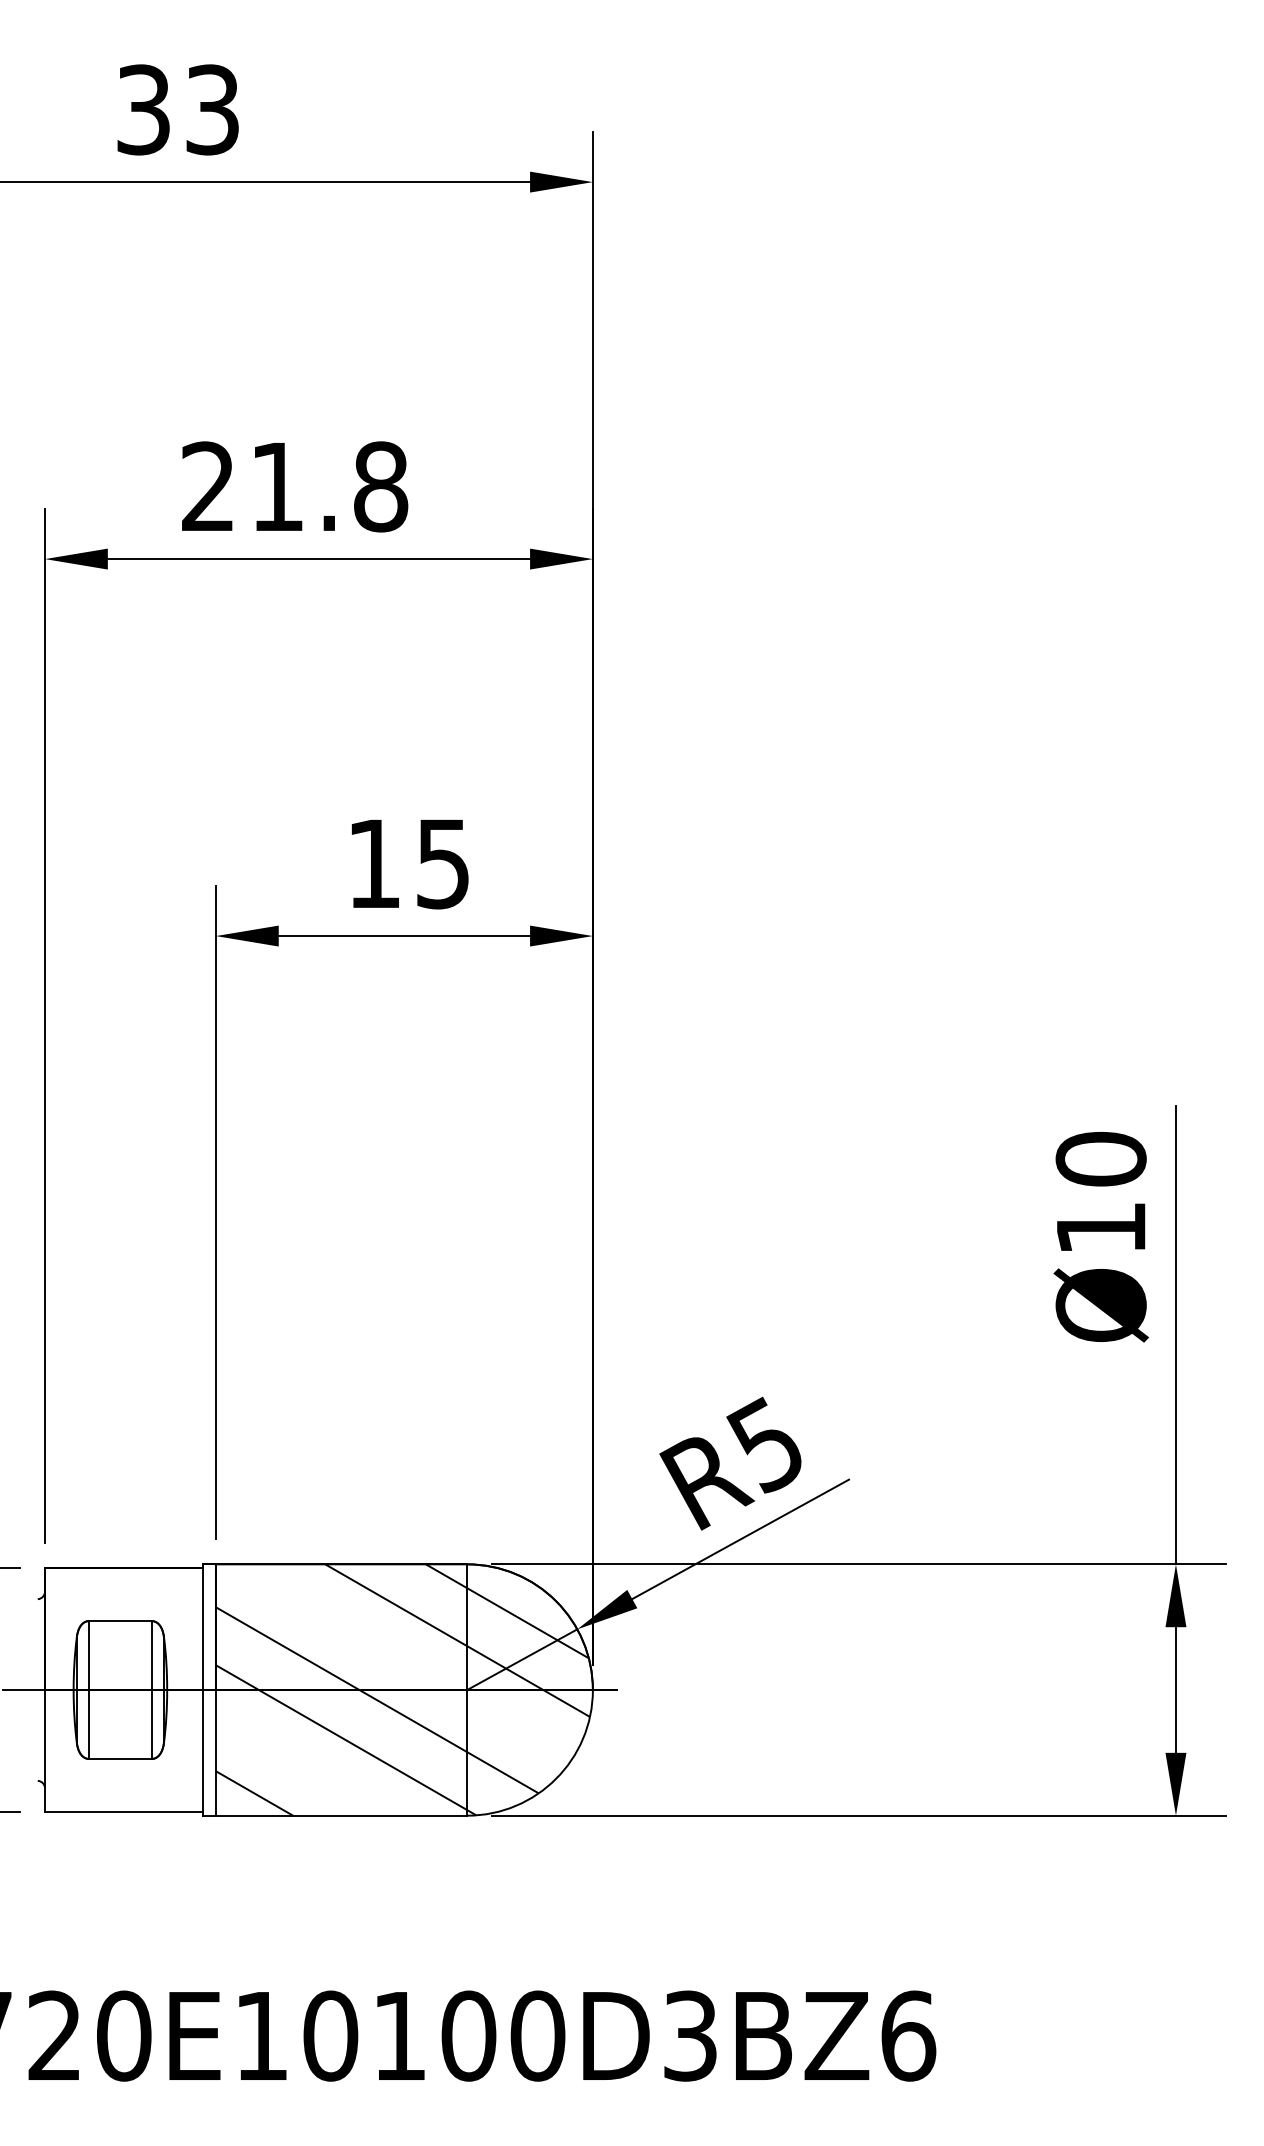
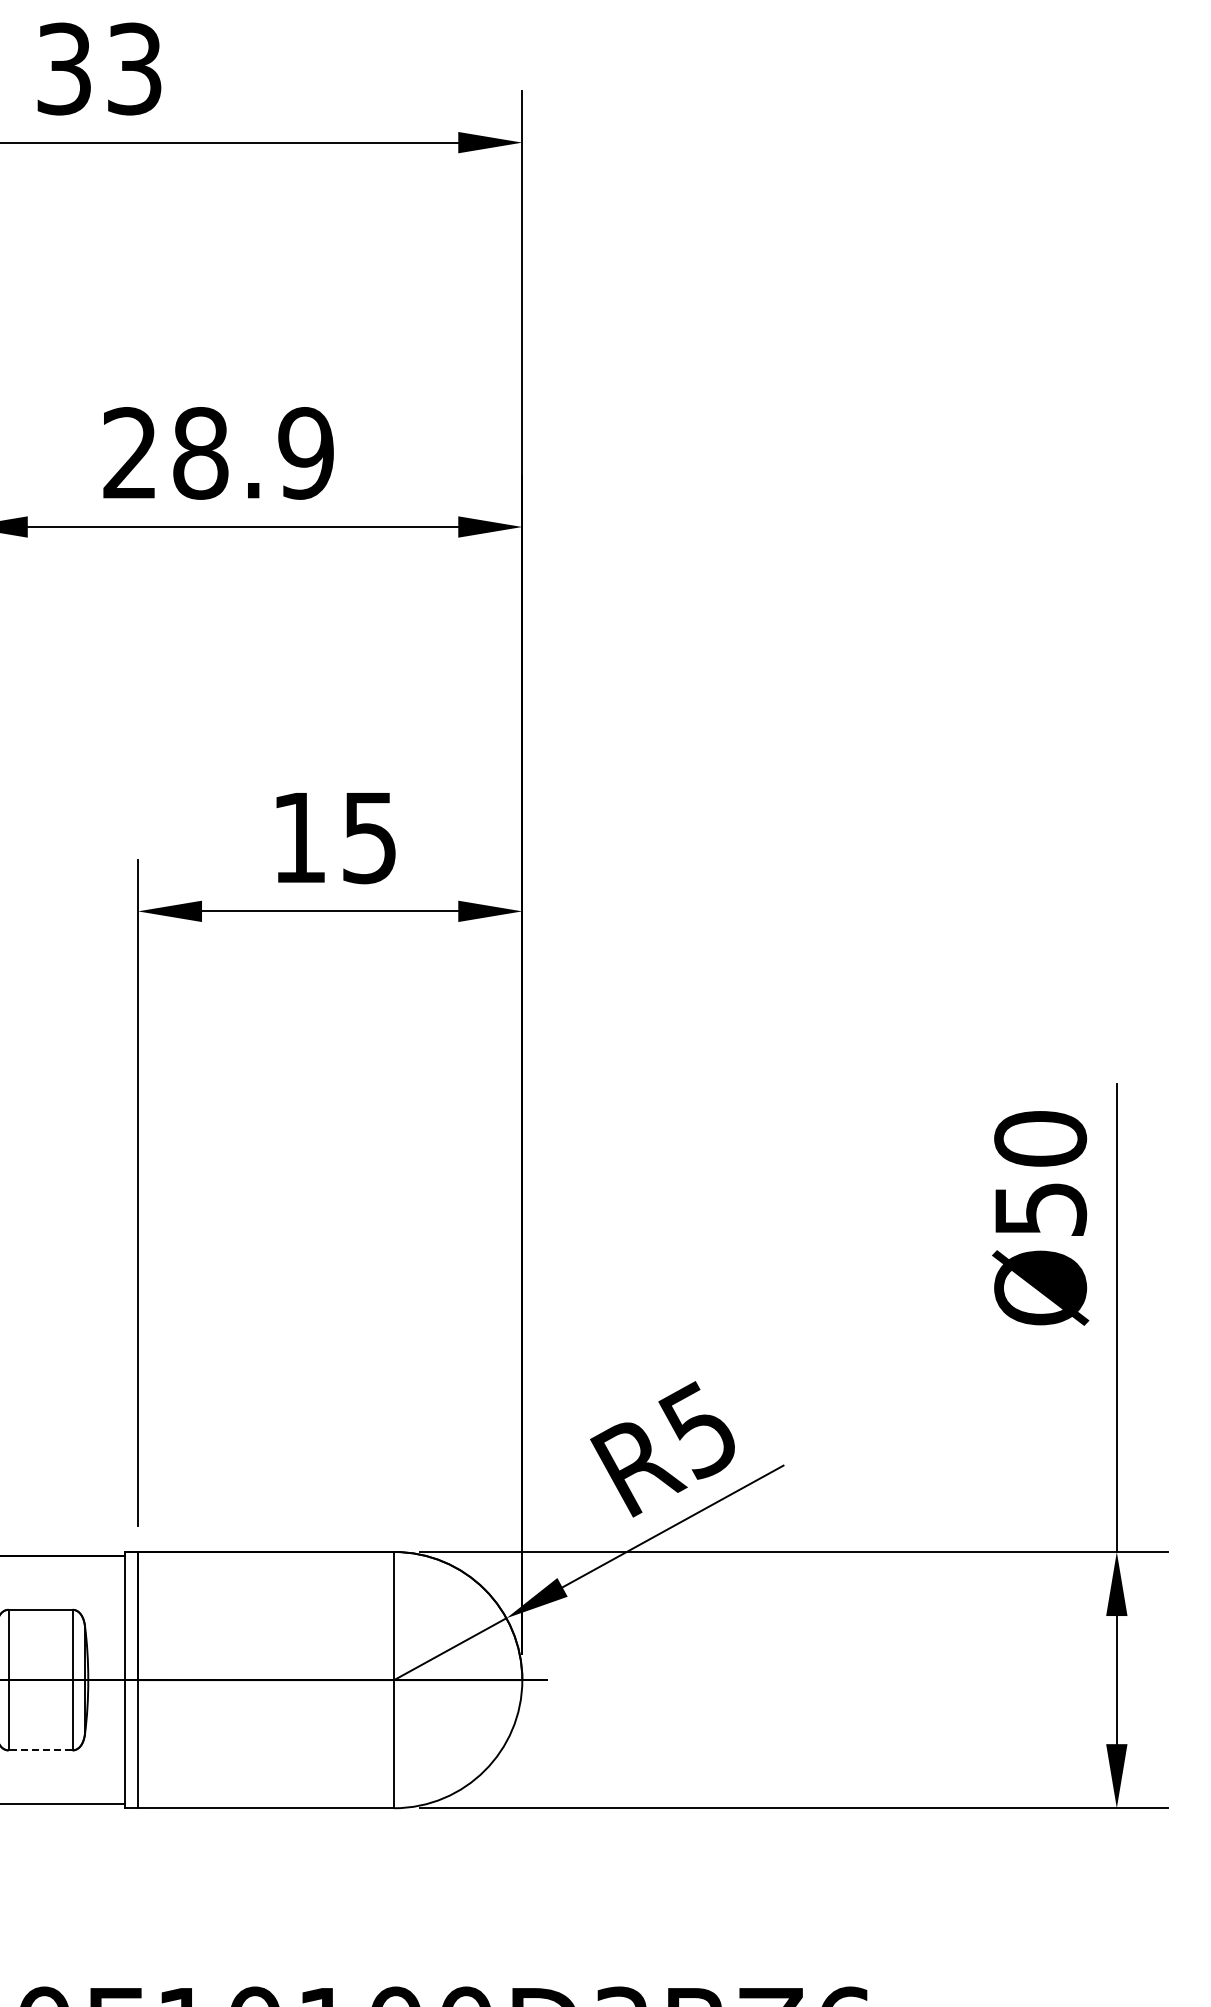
text: (329, 486) -> (253, 452), 21.8 -> 28.9
text: (1101, 1228) -> (1040, 1209), Ø10 -> Ø50
hatch: (402, 1689) -> (328, 1679), removed
line: (119, 1758) -> (39, 1749), solid -> dashed

